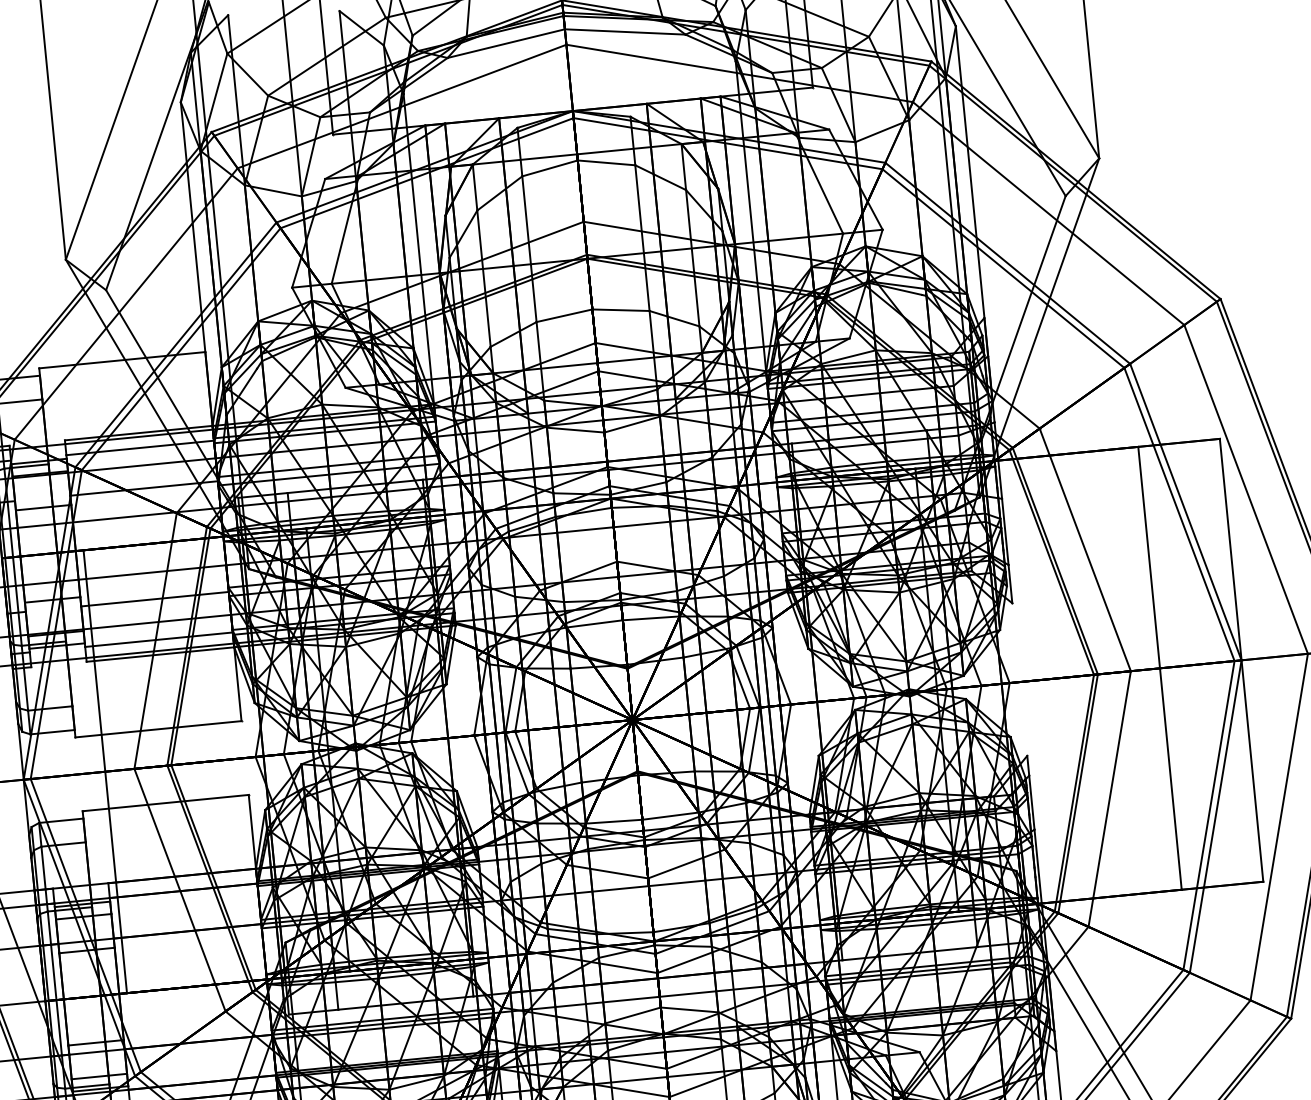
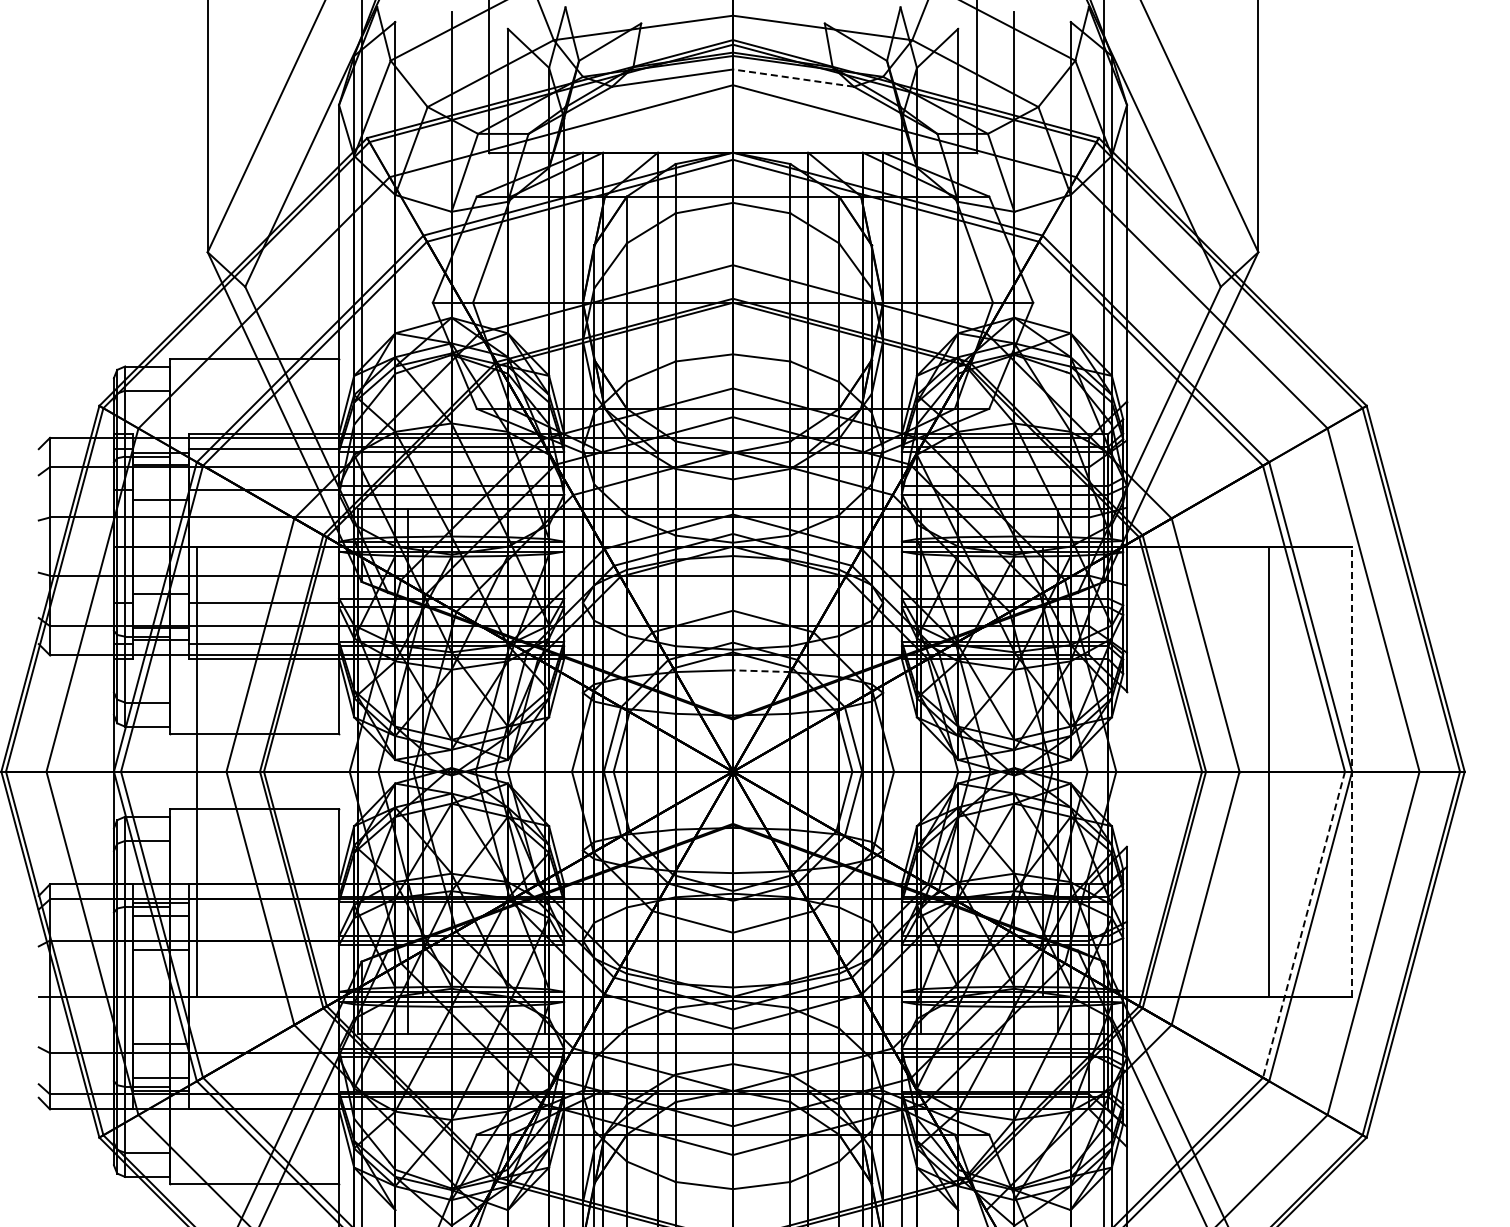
line: (625, 32) -> (793, 78), solid -> dashed
line: (650, 618) -> (761, 671), solid -> dashed
line: (1241, 660) -> (1352, 771), solid -> dashed
line: (1208, 816) -> (1303, 925), solid -> dashed

